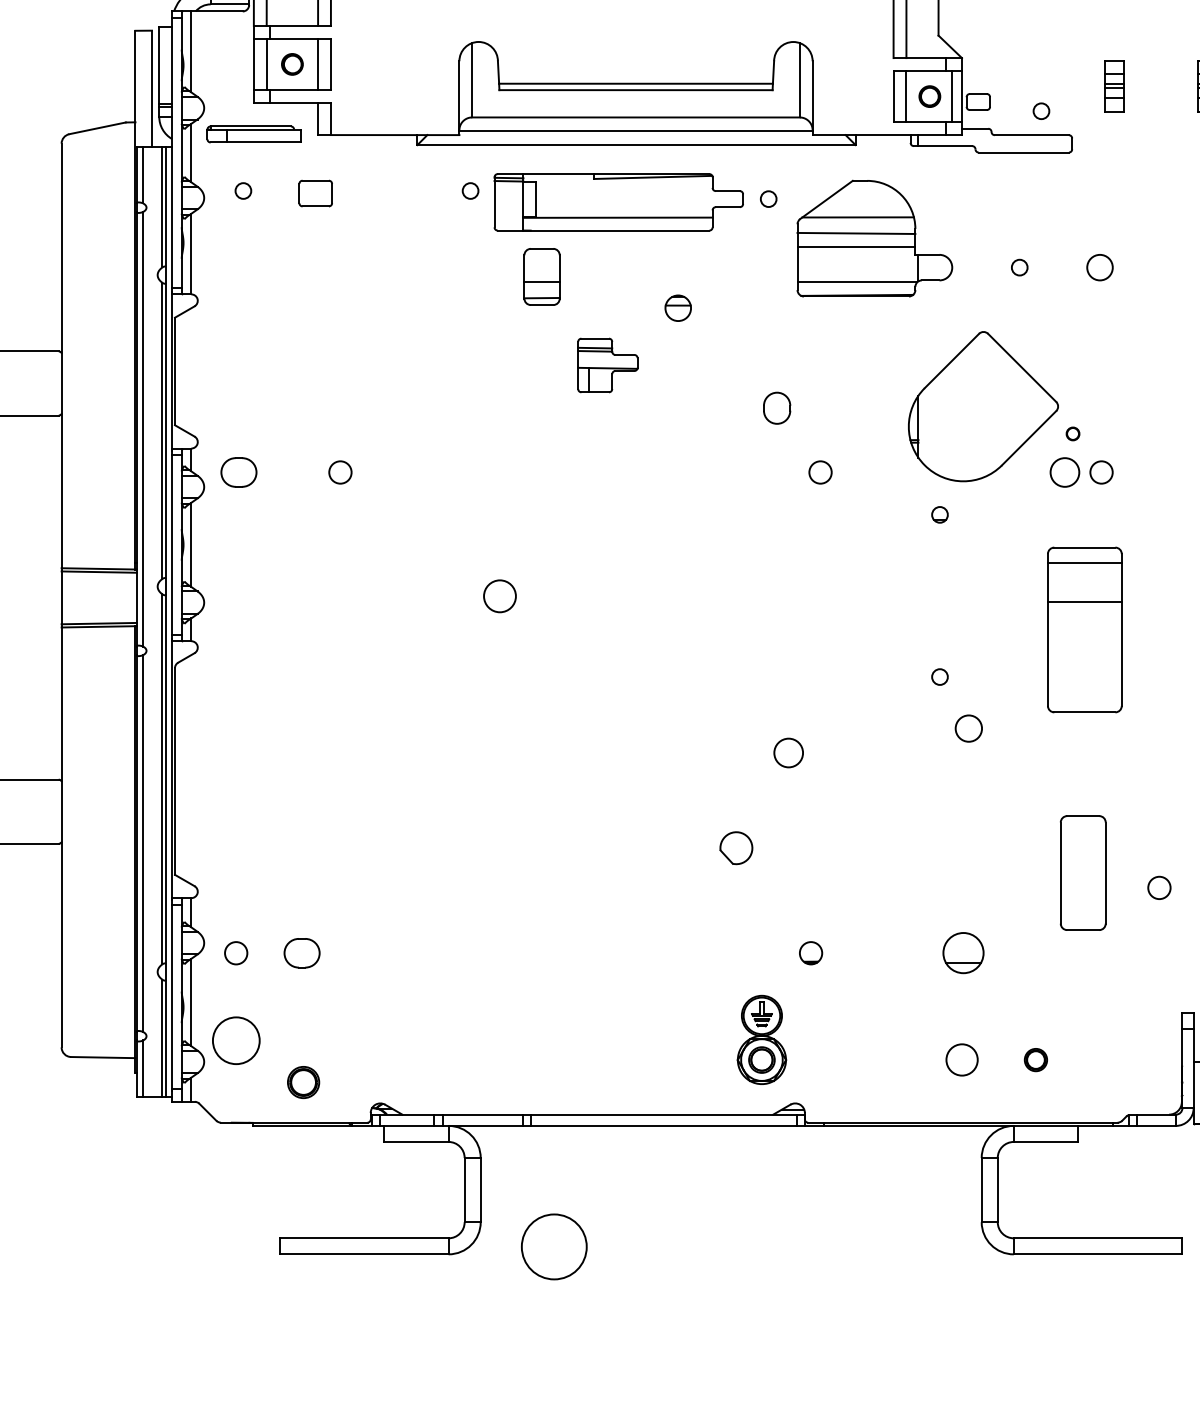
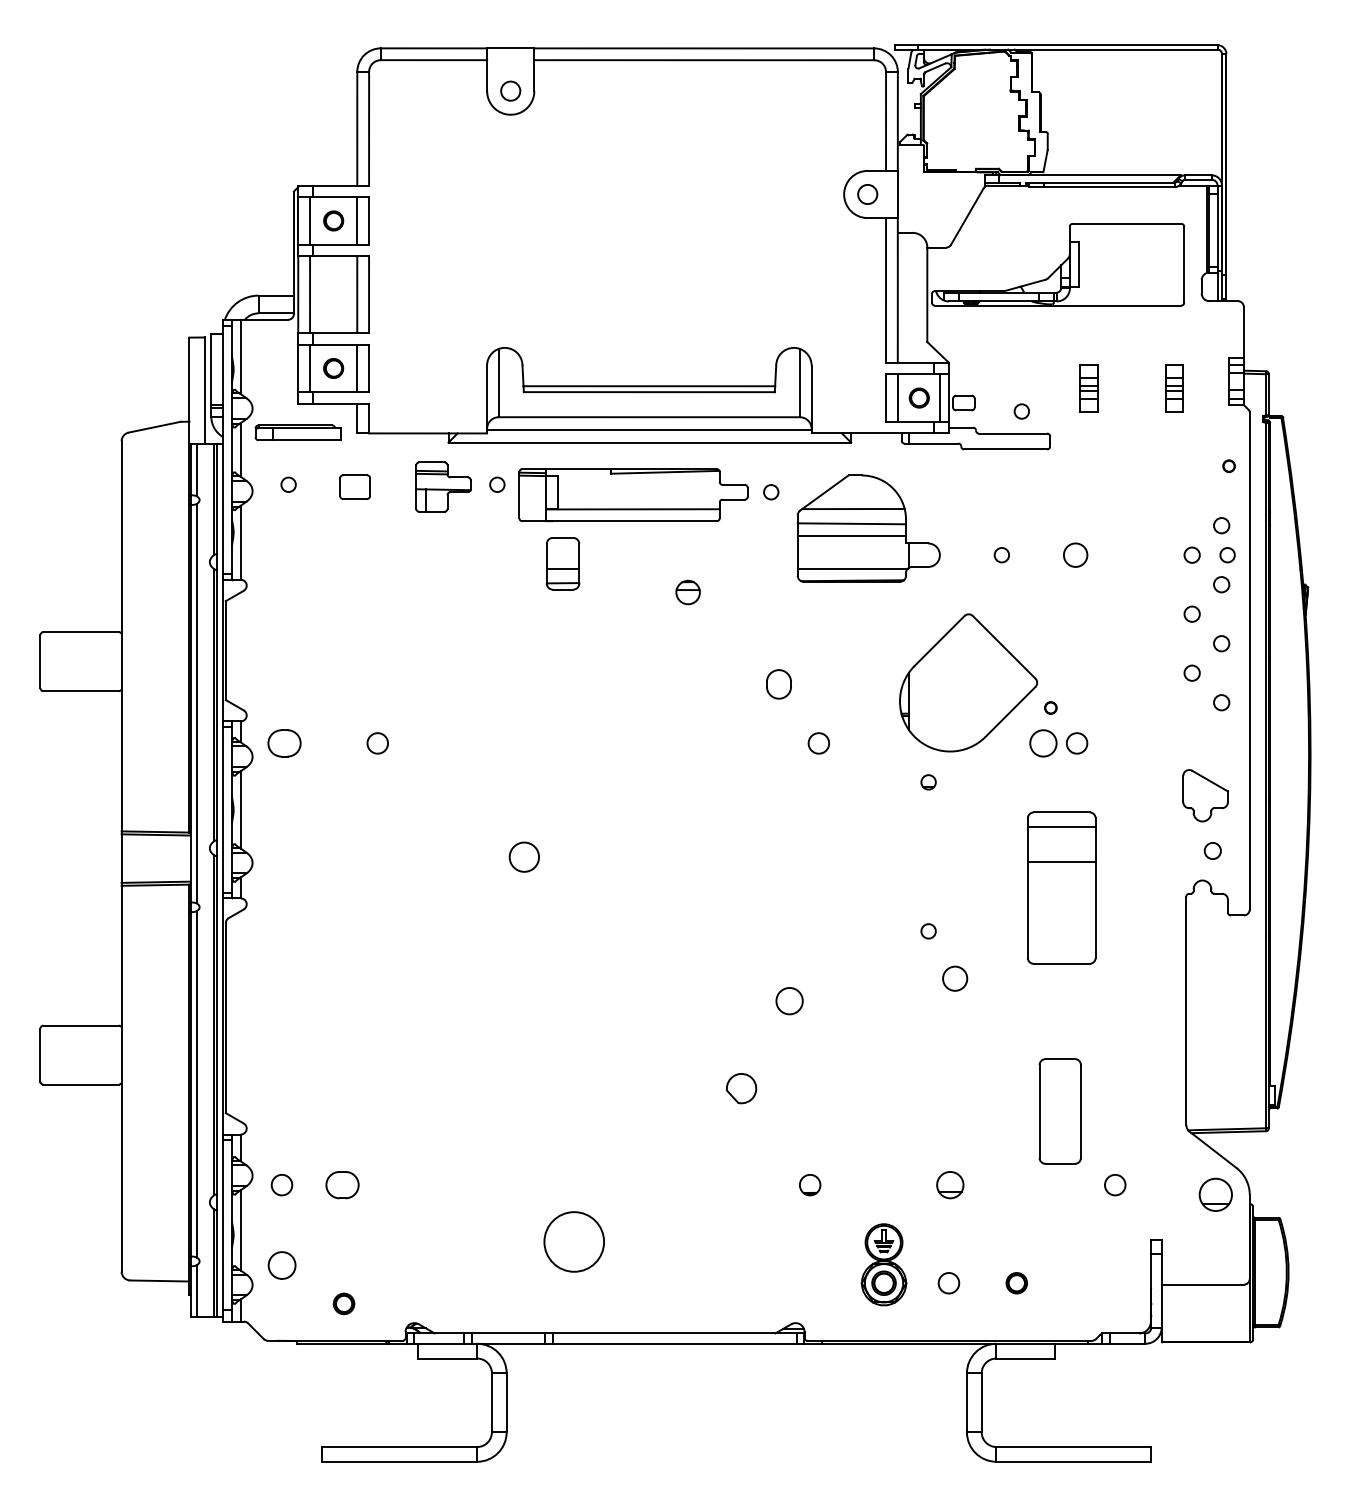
part: (607, 364) -> (443, 486), moved
circle: (1159, 888) -> (1115, 1185), moved
part: (963, 953) -> (950, 1185), size x0.71
part: (761, 1039) -> (883, 1264), moved
circle: (235, 1040) -> (281, 1265), size x0.62
circle: (961, 1060) -> (948, 1283), size x0.71
part: (304, 1082) -> (344, 1303), size x0.71
circle: (553, 1246) -> (573, 1241), moved

